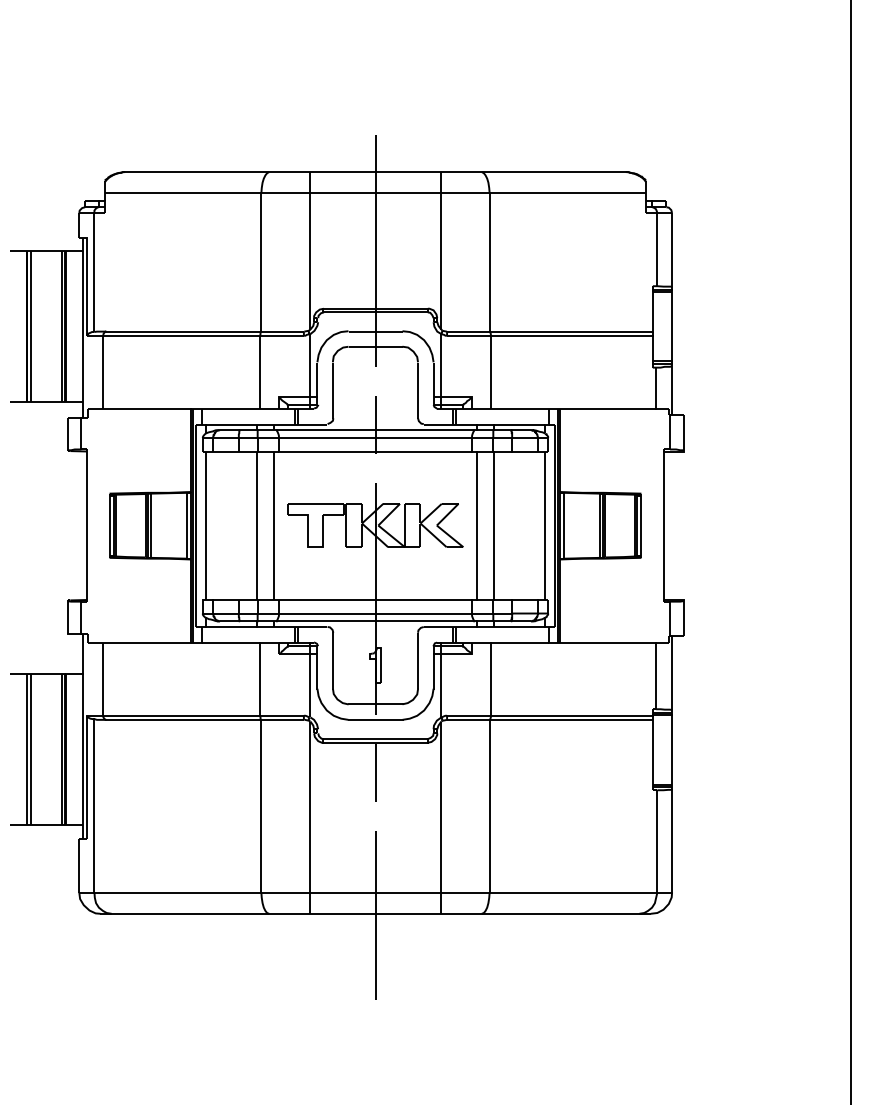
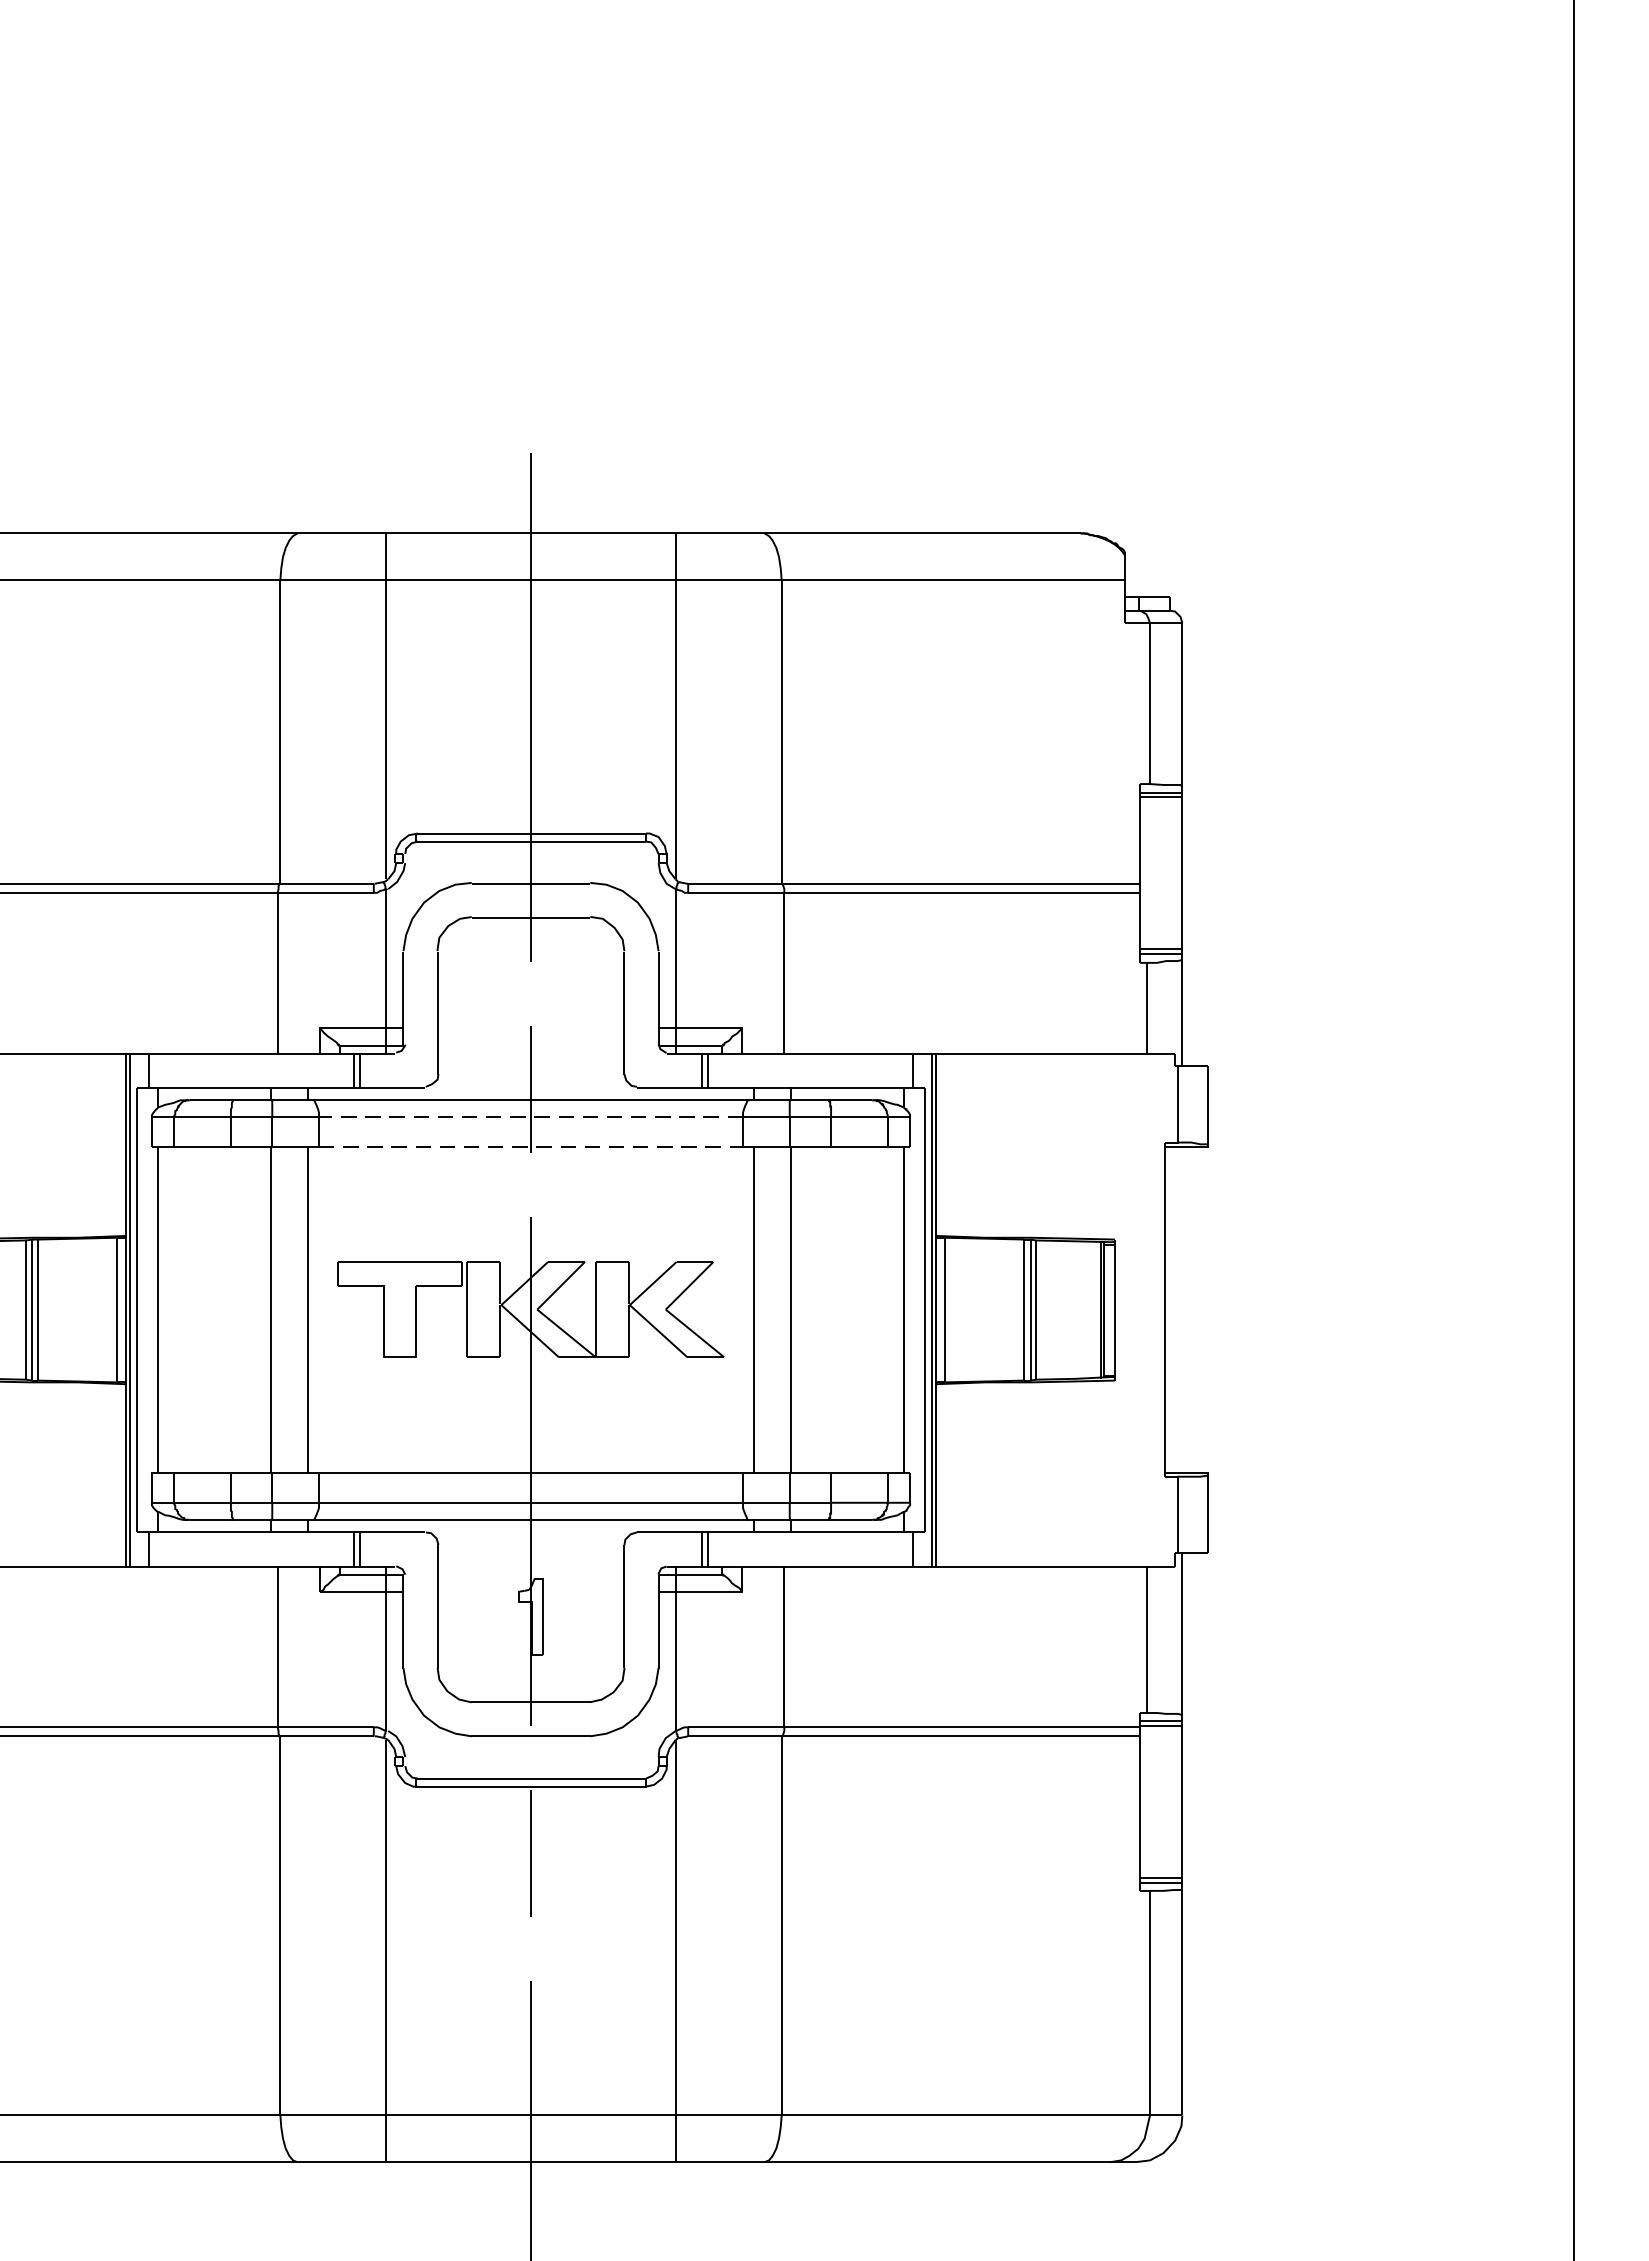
line: (375, 437) -> (531, 1116), solid -> dashed
line: (375, 451) -> (531, 1147), solid -> dashed

